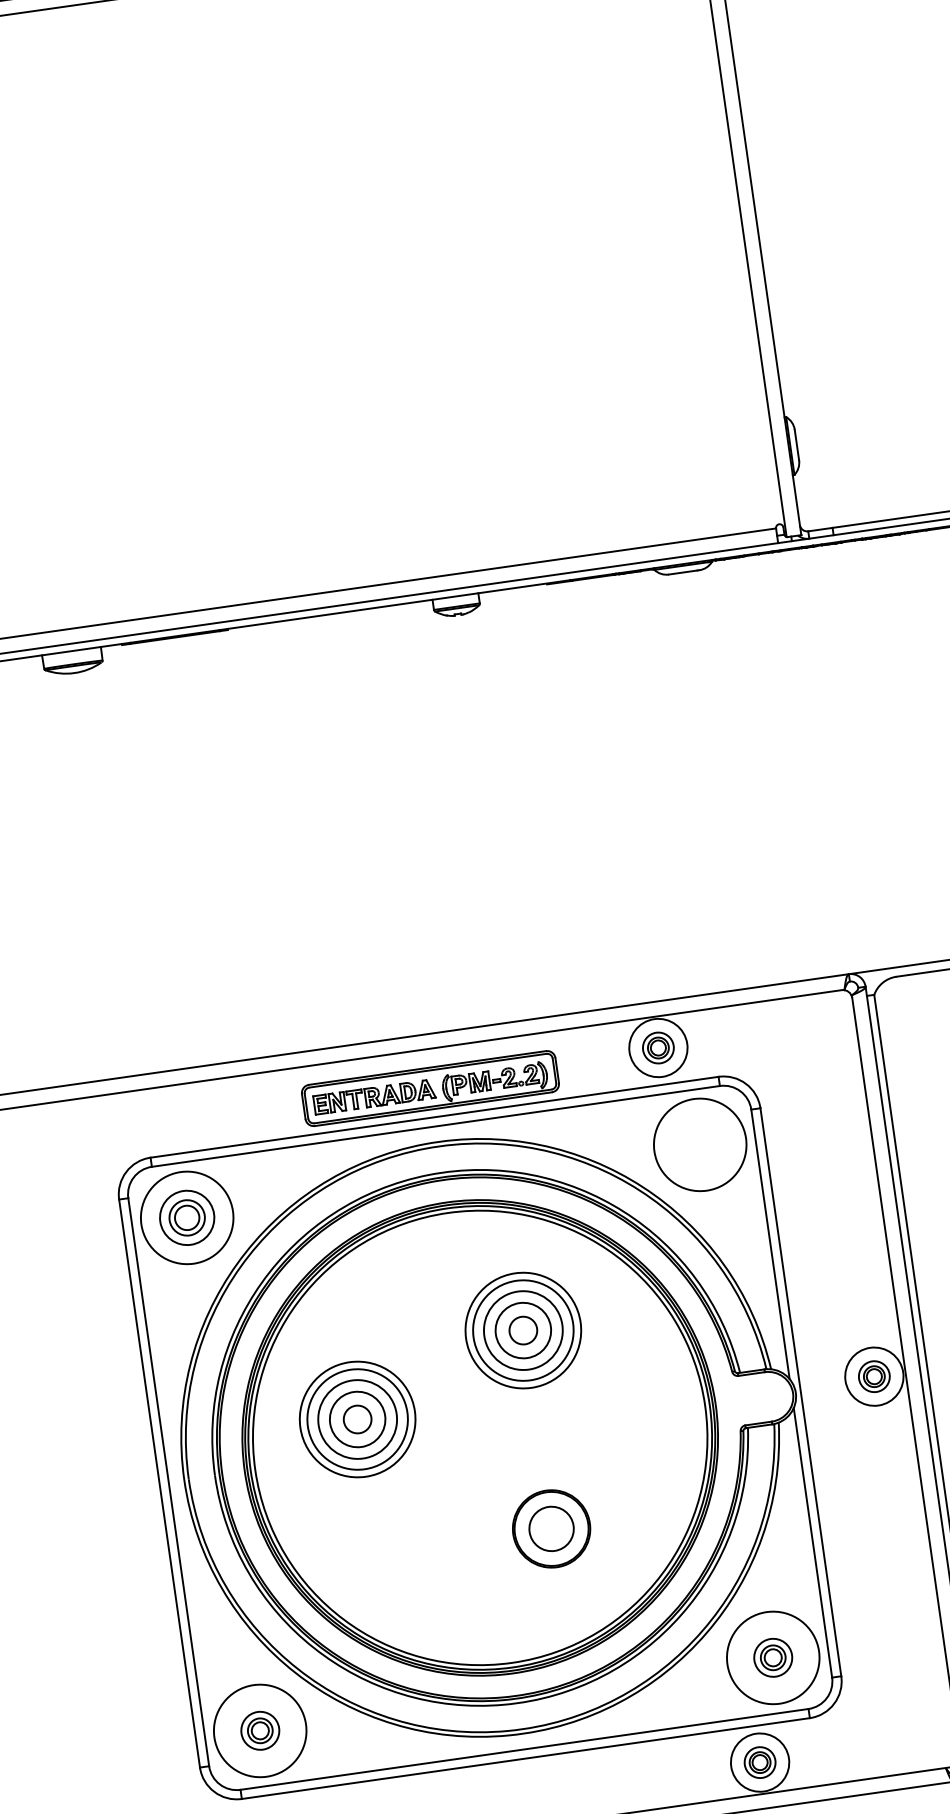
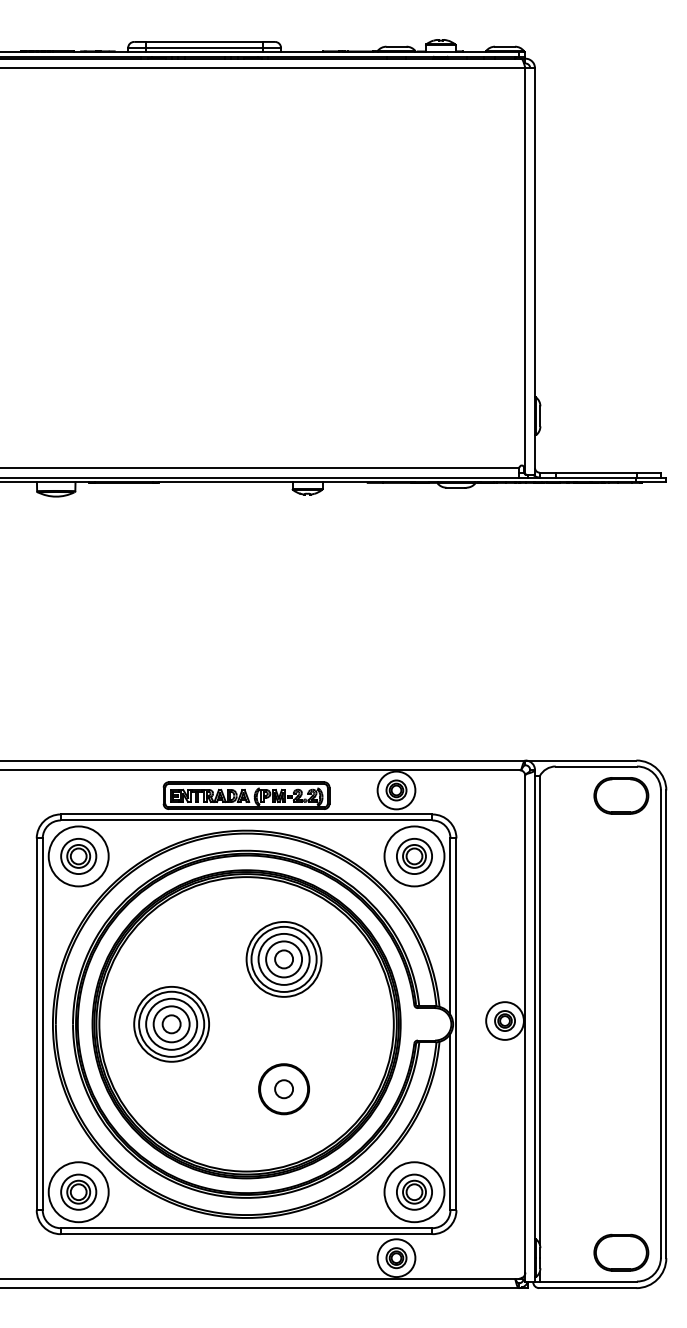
part: (700, 1144) -> (414, 856), added
part: (357, 1419) -> (171, 1024), moved
circle: (552, 1529) -> (284, 1089), size x0.62
part: (773, 1656) -> (414, 1191), size x1.43
part: (259, 1729) -> (78, 1191), size x1.43

